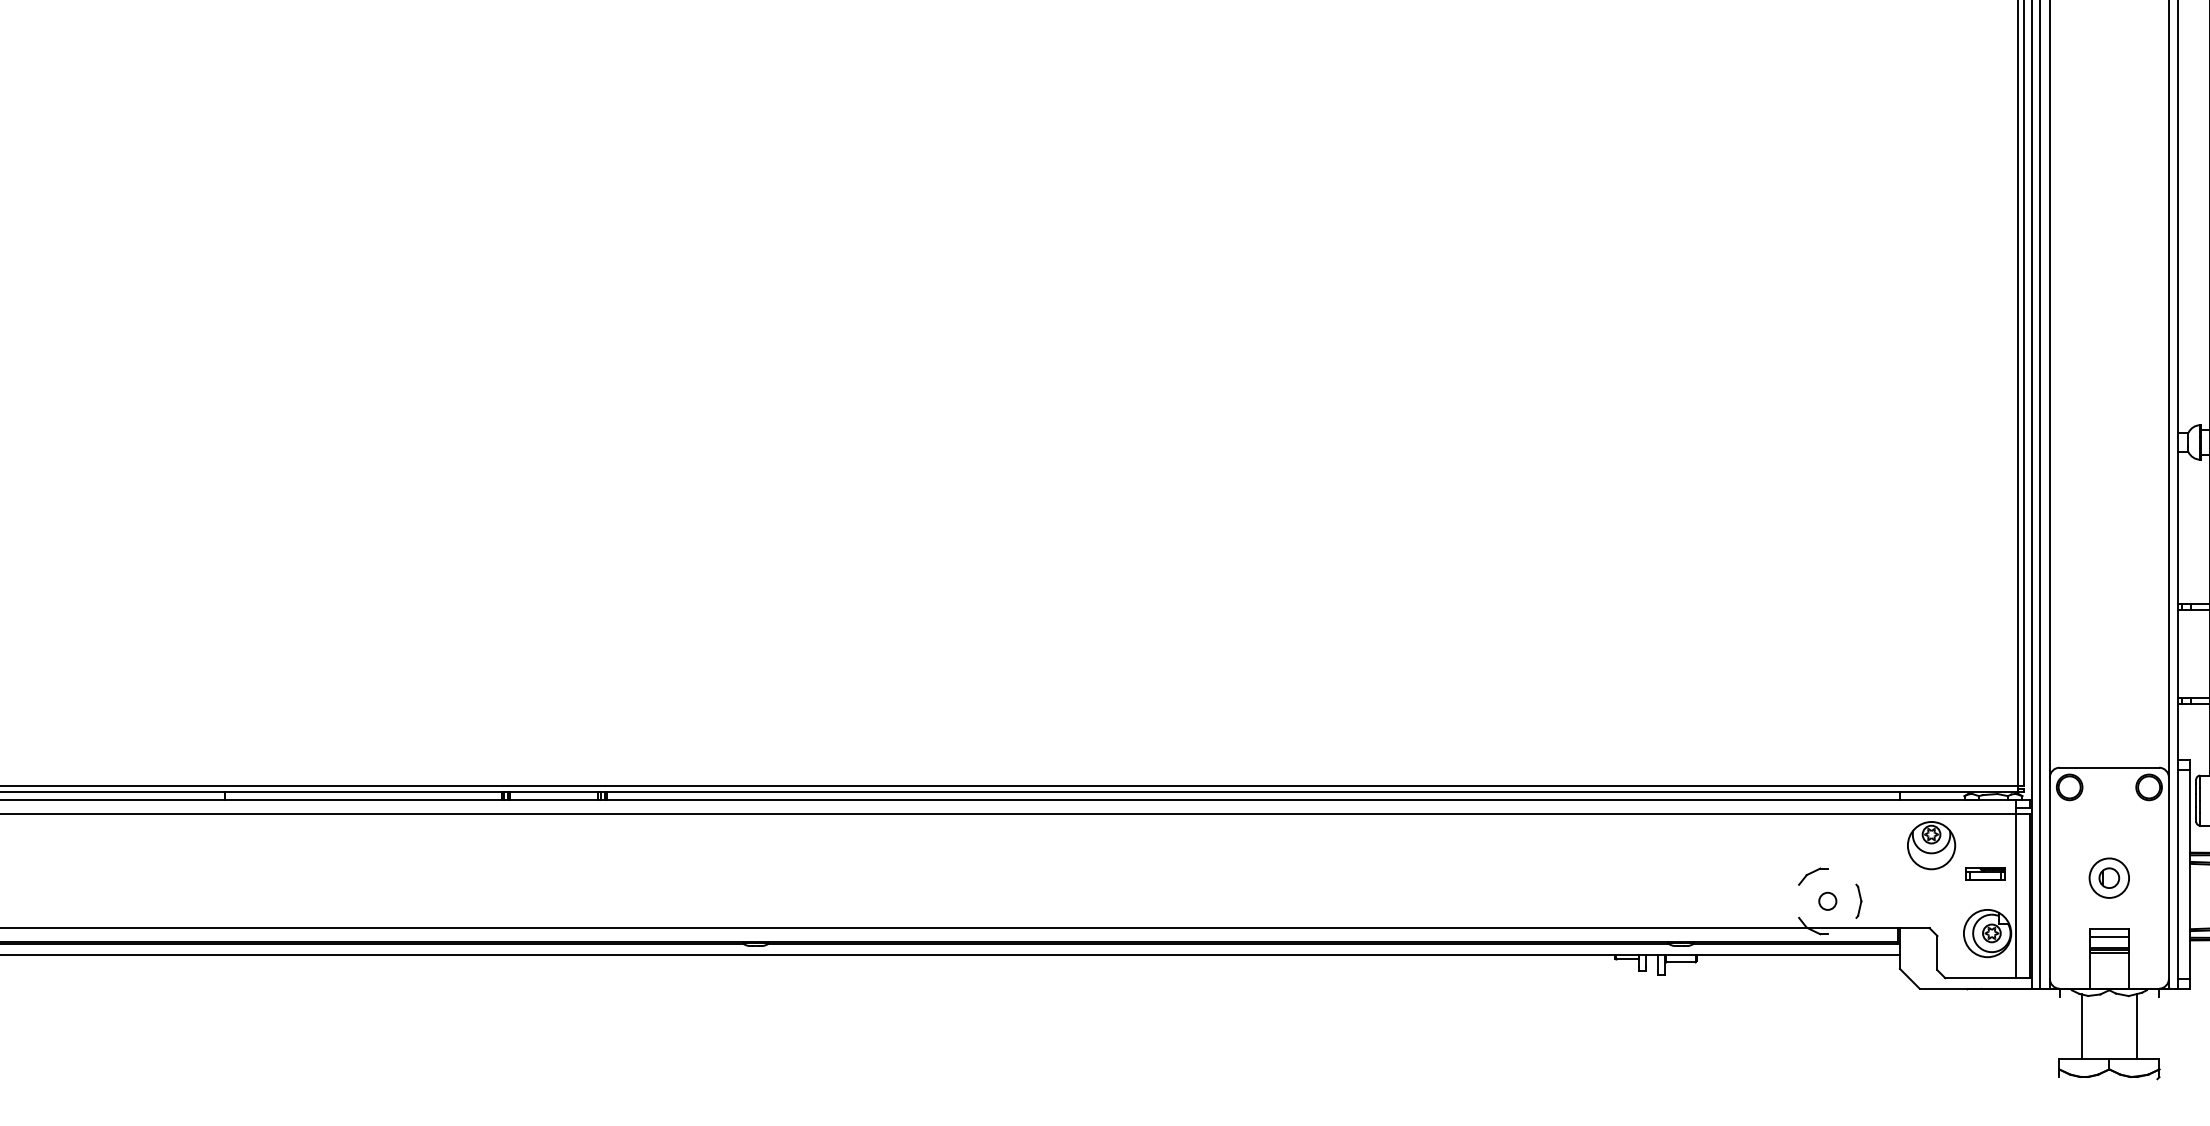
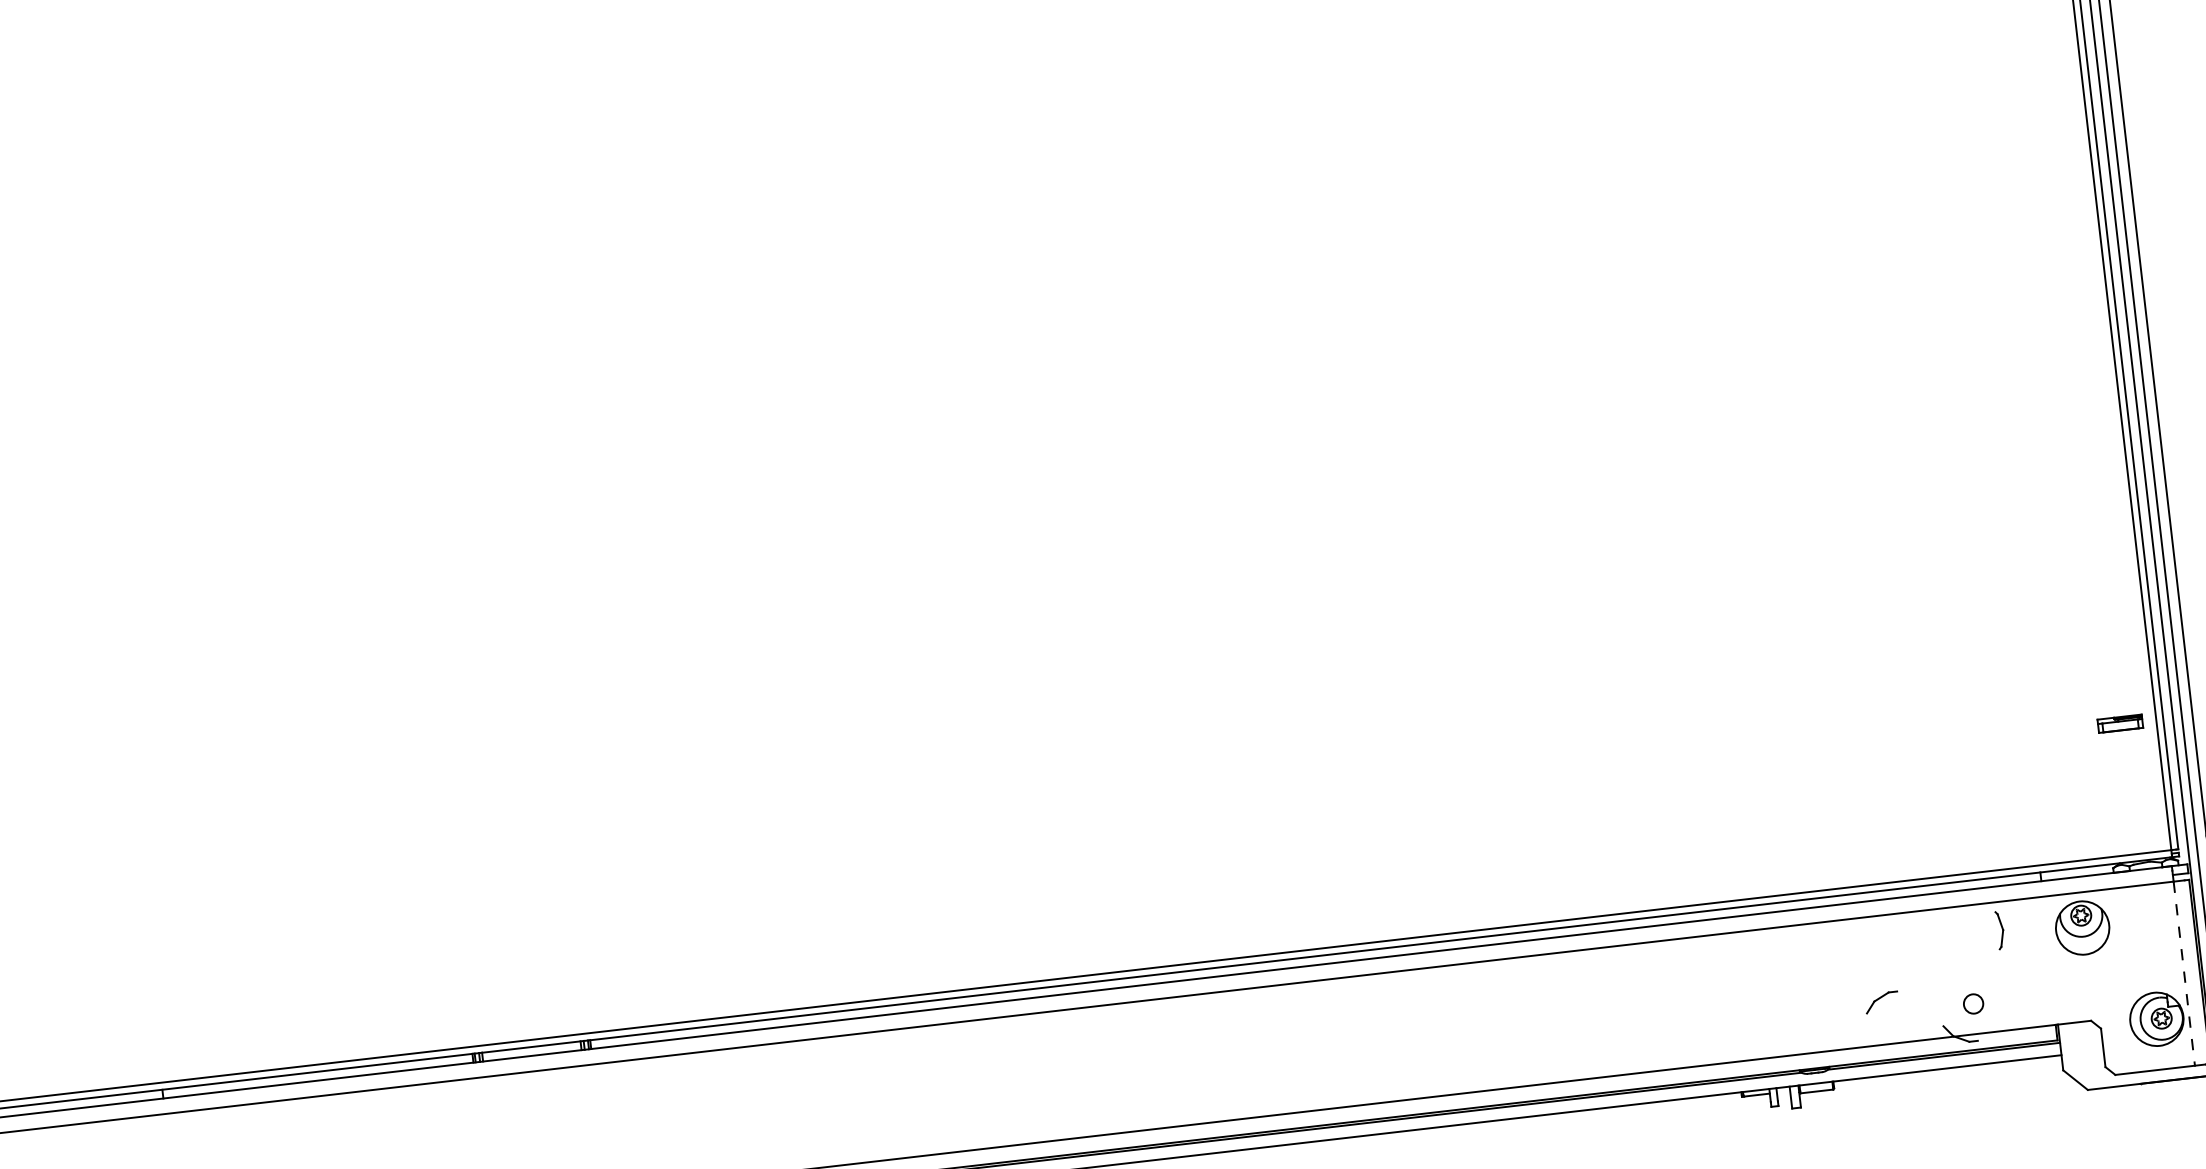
part: (1985, 873) -> (2120, 723), moved
part: (1813, 876) -> (1882, 1002), moved
line: (2016, 896) -> (2184, 974), solid -> dashed
part: (1858, 900) -> (1999, 929), moved

